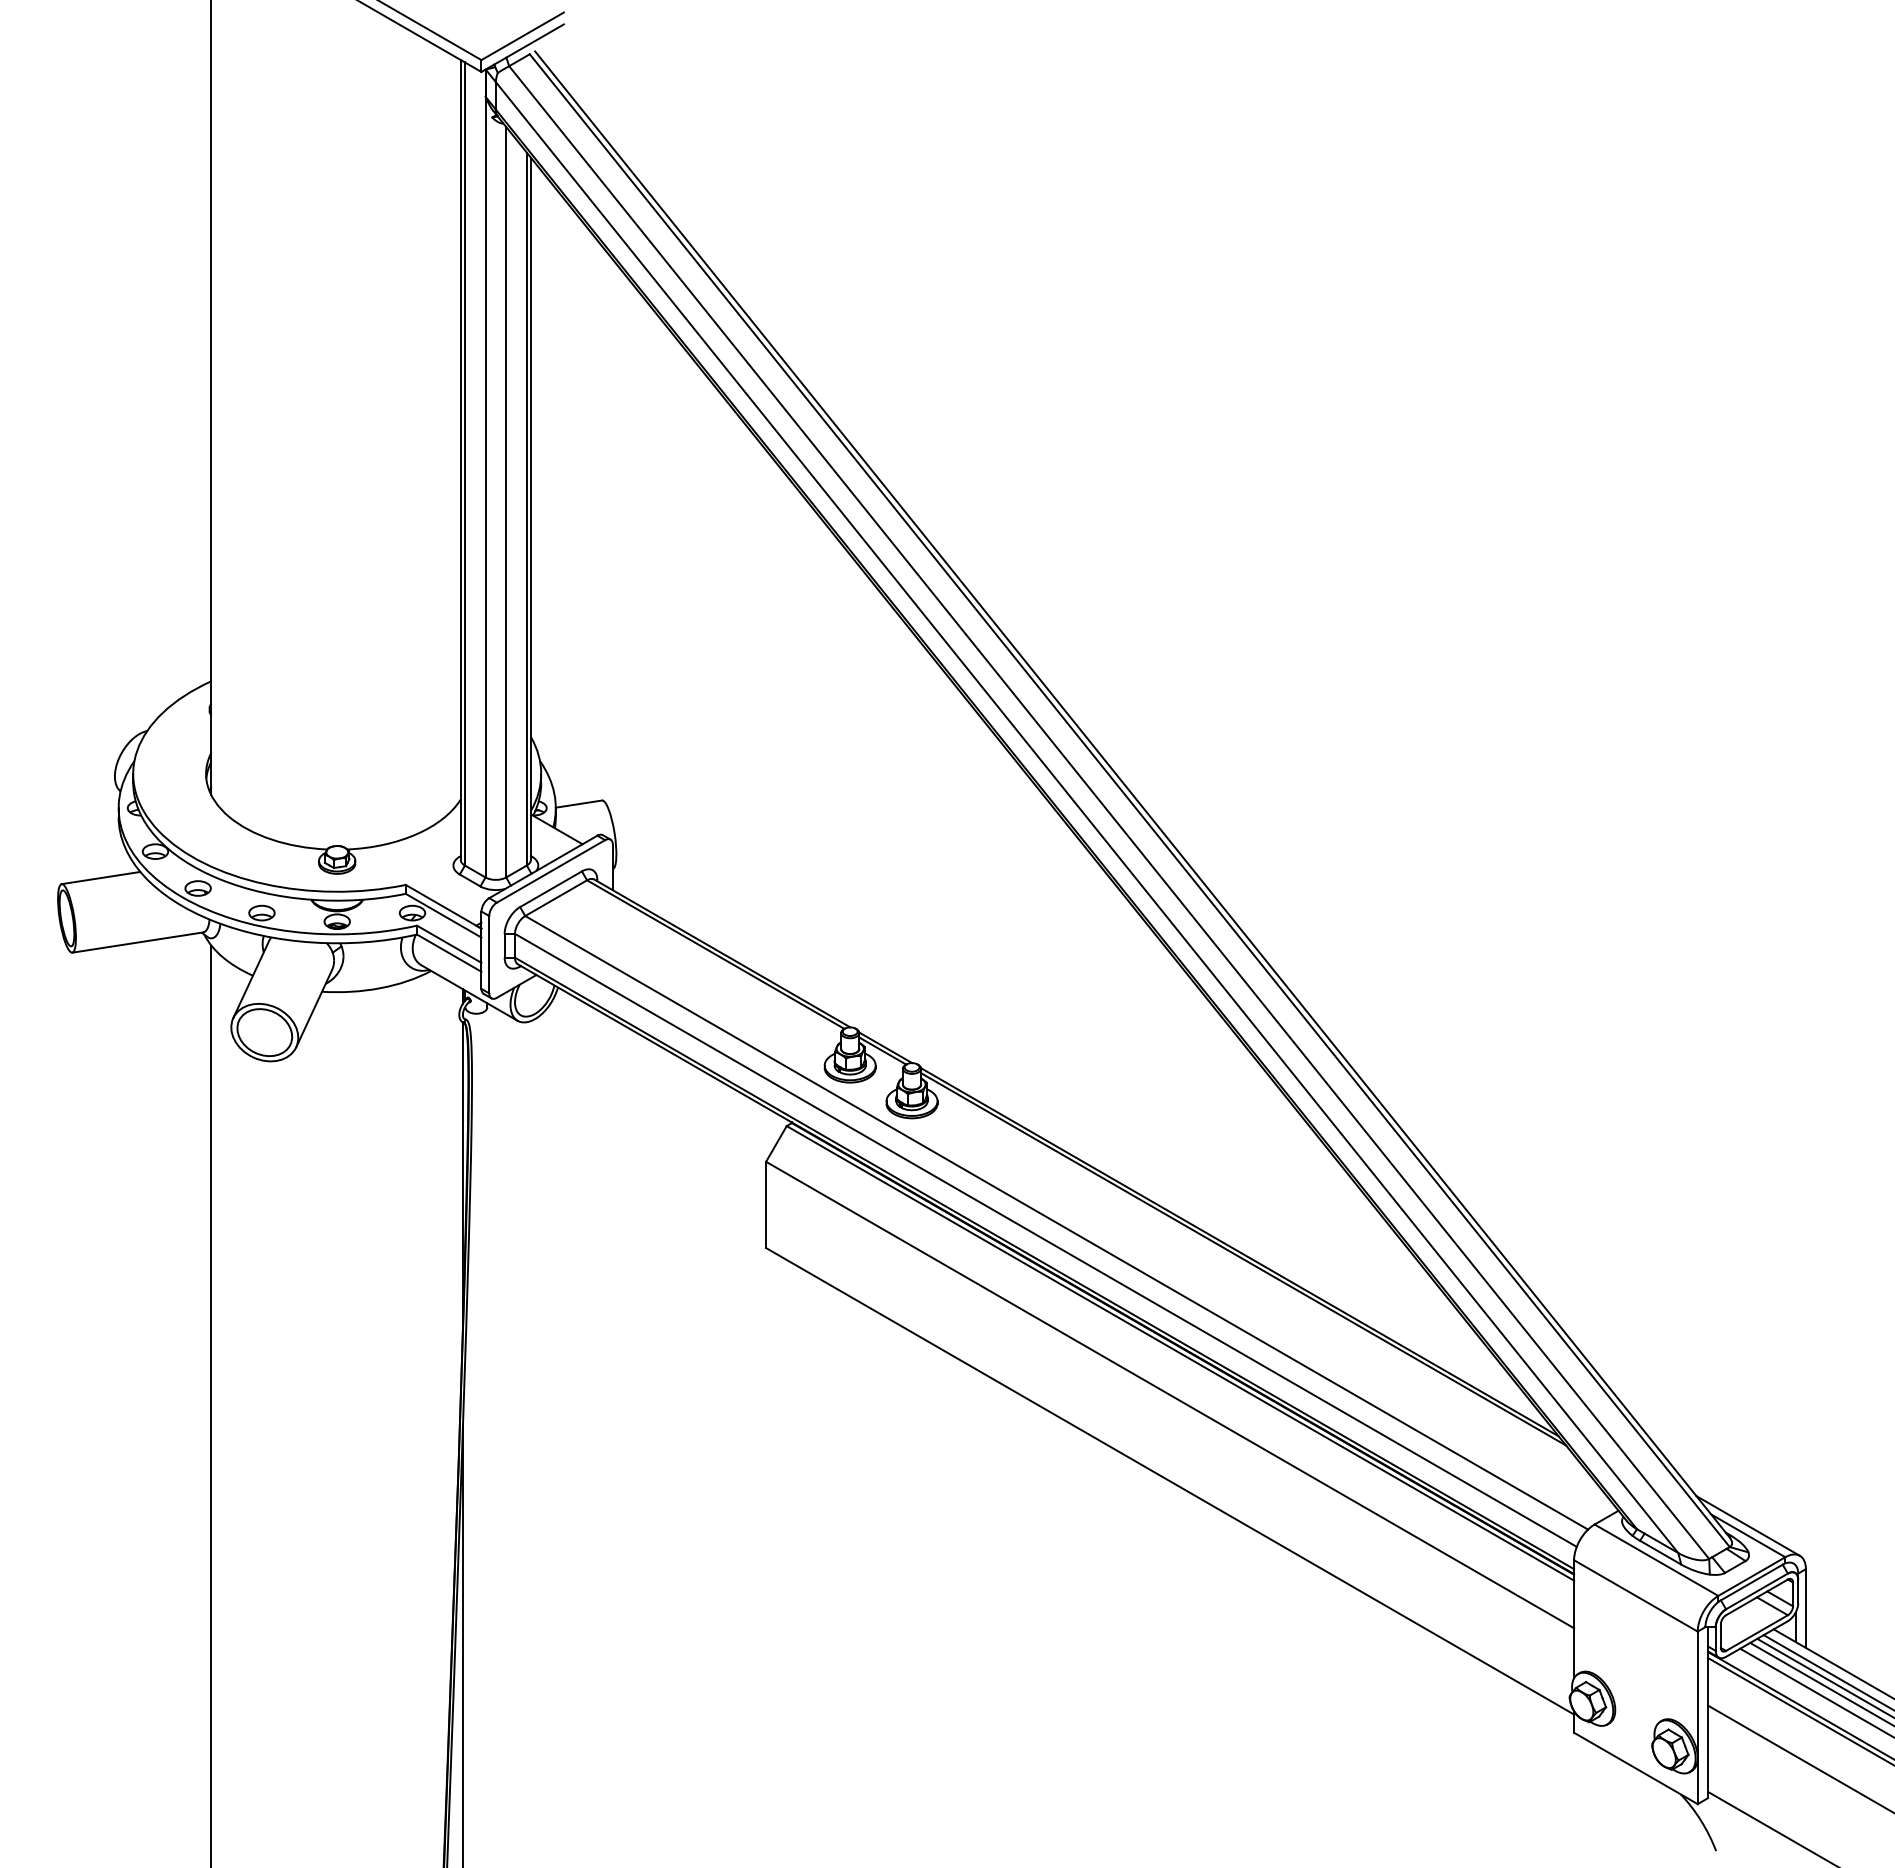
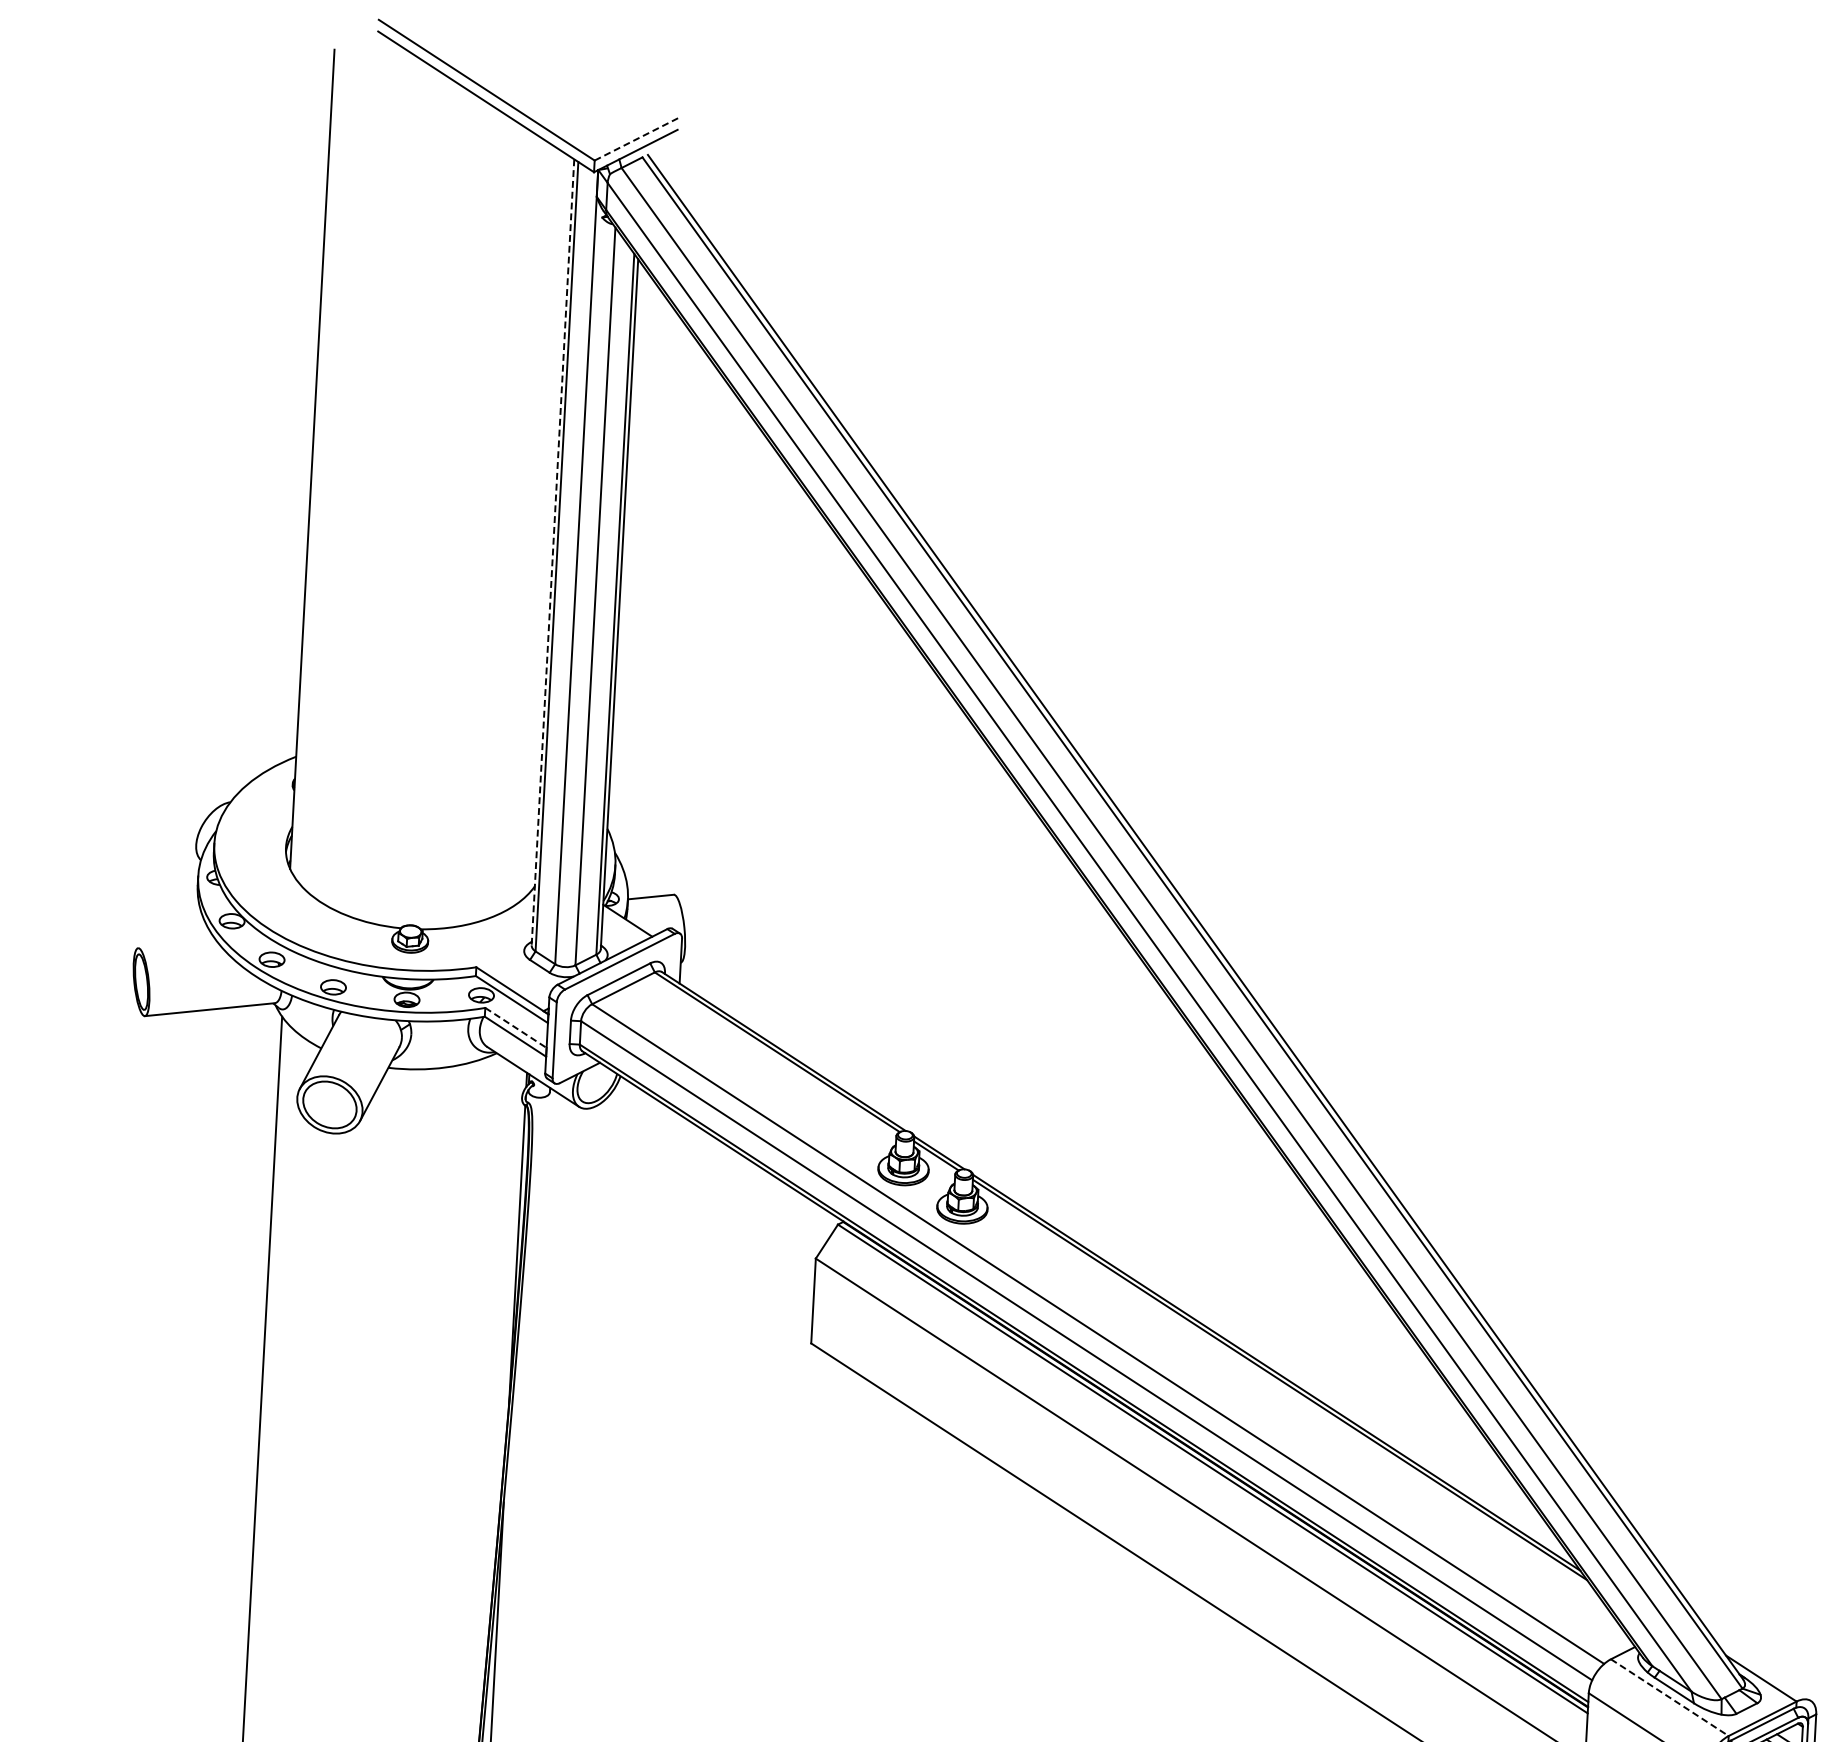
line: (522, 36) -> (636, 139), solid -> dashed
line: (460, 459) -> (552, 552), solid -> dashed
line: (100, 877) -> (176, 943), removed
line: (449, 944) -> (516, 1028), solid -> dashed
line: (1747, 1525) -> (1761, 1668), removed
line: (1656, 1560) -> (1669, 1697), solid -> dashed

